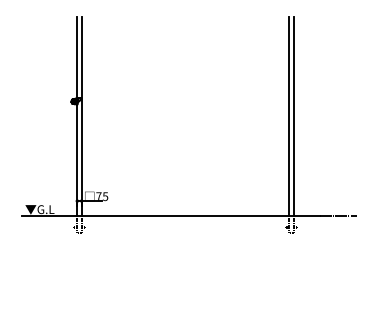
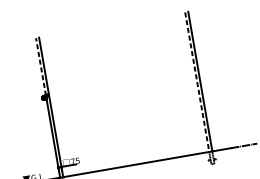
line: (77, 58) -> (41, 67), solid -> dashed
line: (289, 117) -> (197, 82), solid -> dashed

